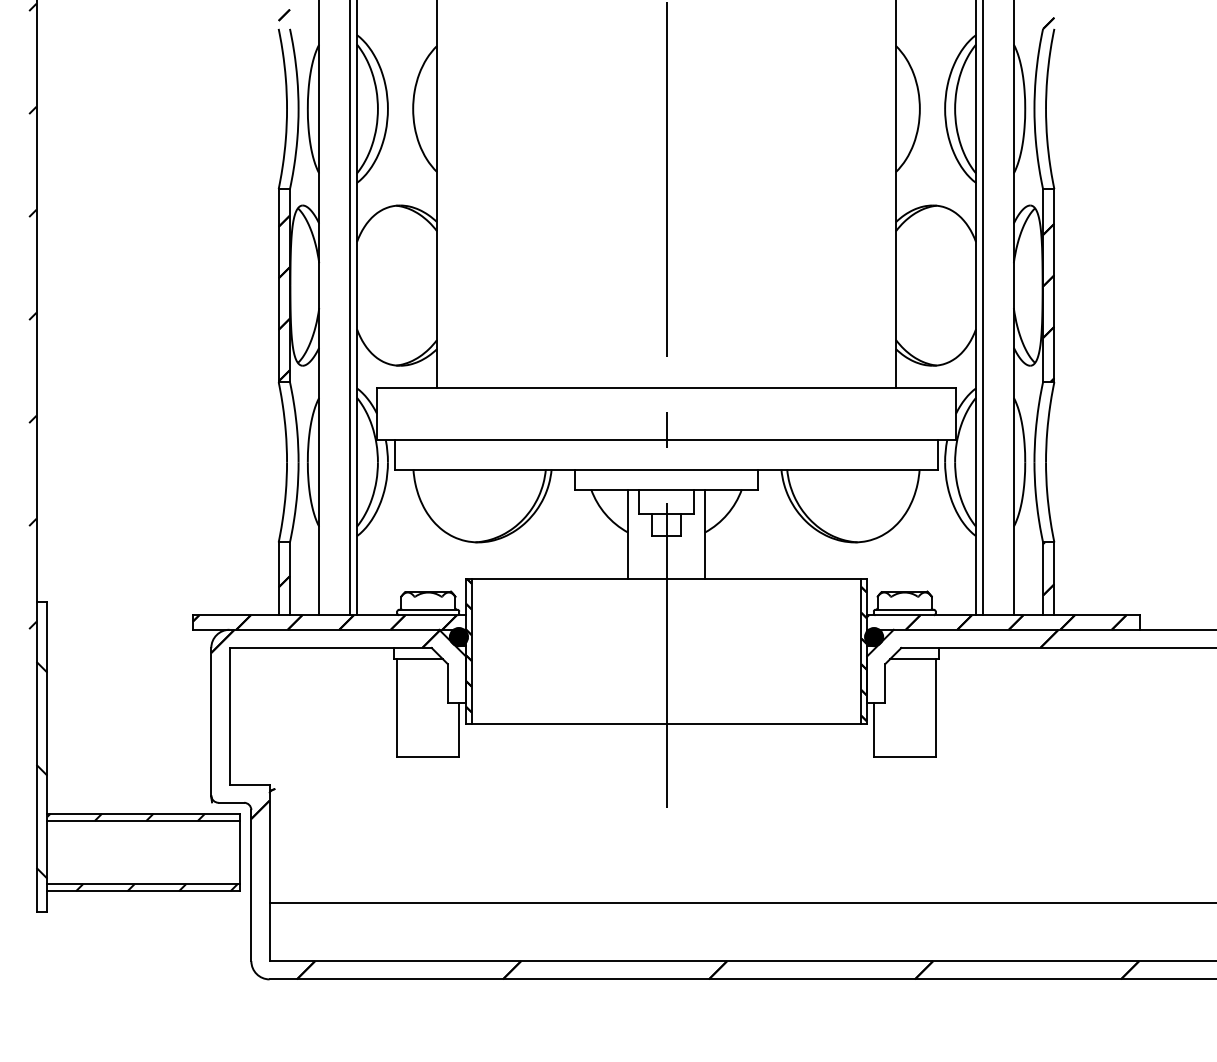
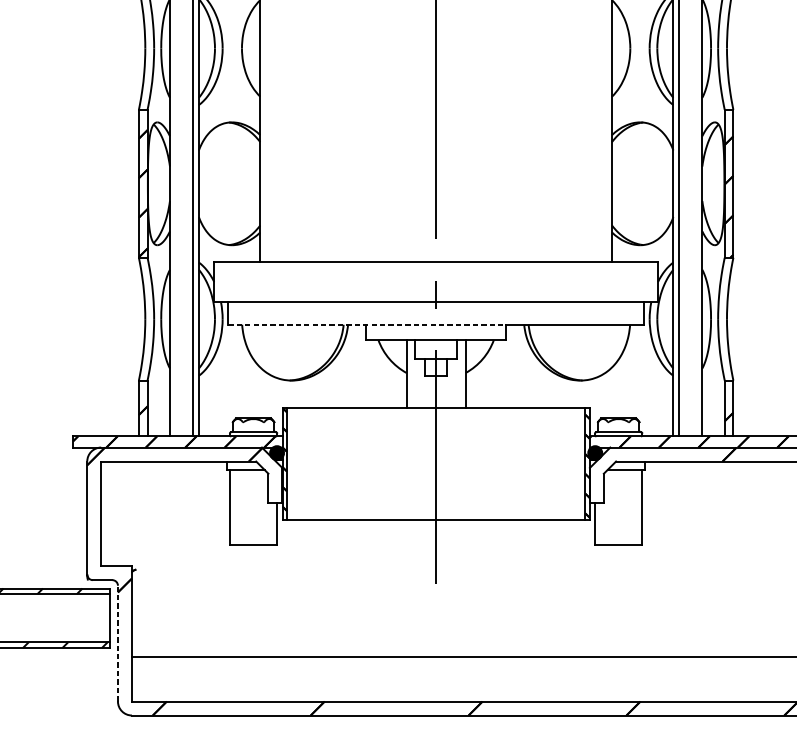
line: (577, 469) -> (367, 324), solid -> dashed
line: (251, 885) -> (118, 643), solid -> dashed

